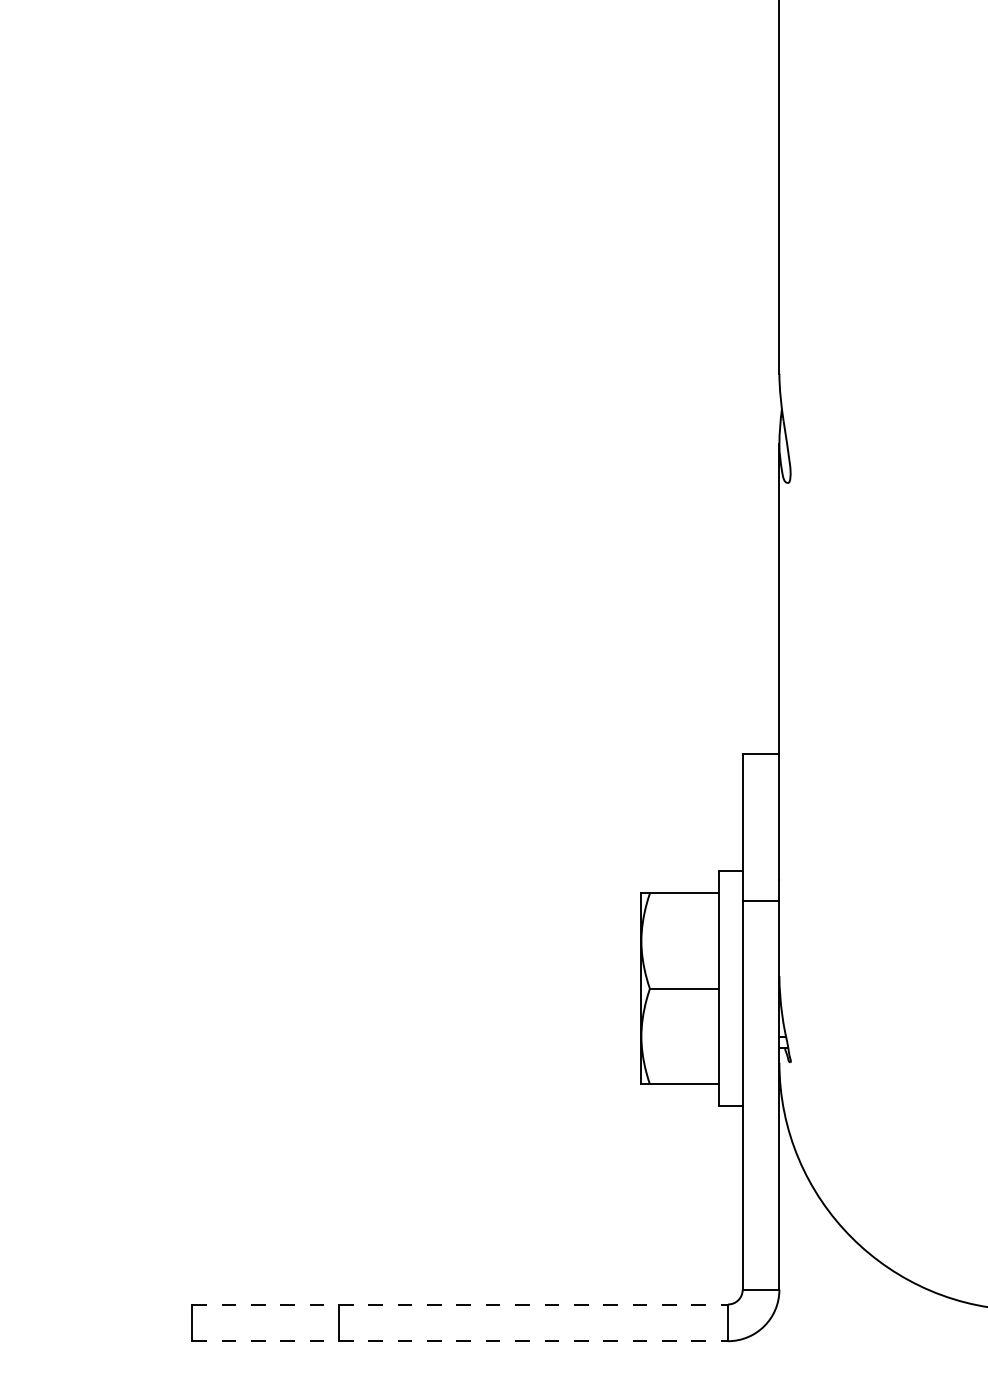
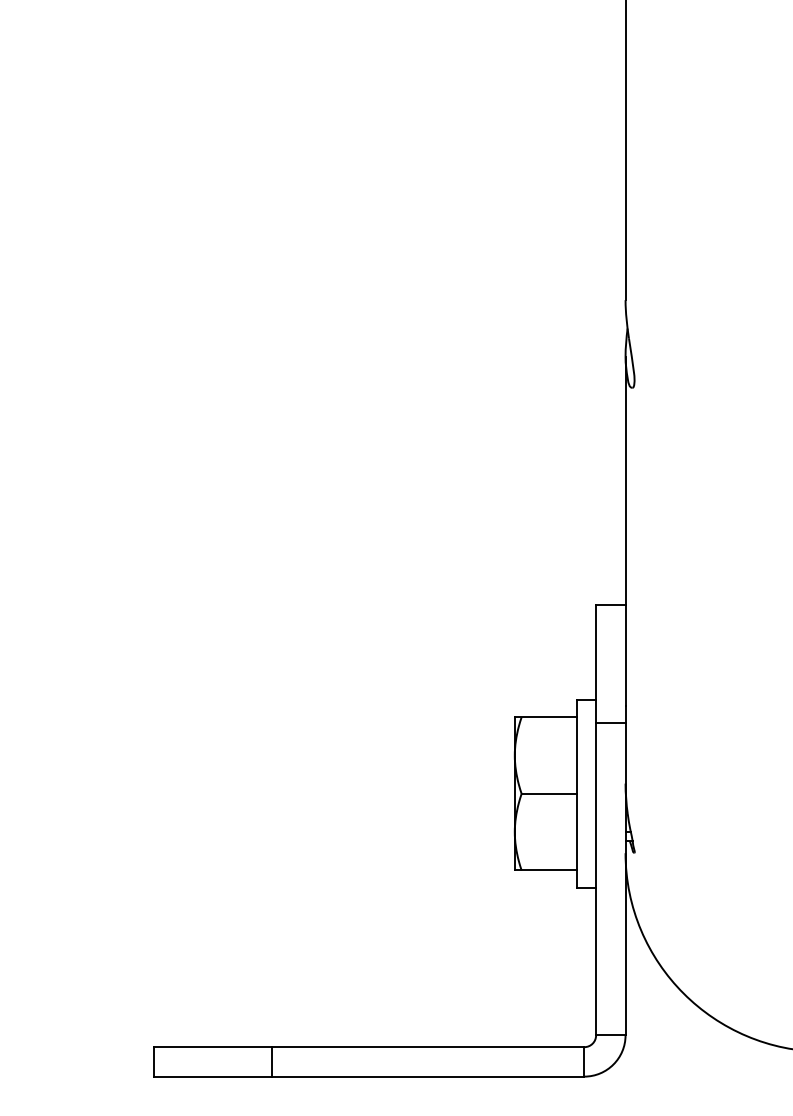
line: (460, 1304) -> (369, 1047), dashed -> solid
line: (460, 1341) -> (369, 1076), dashed -> solid

